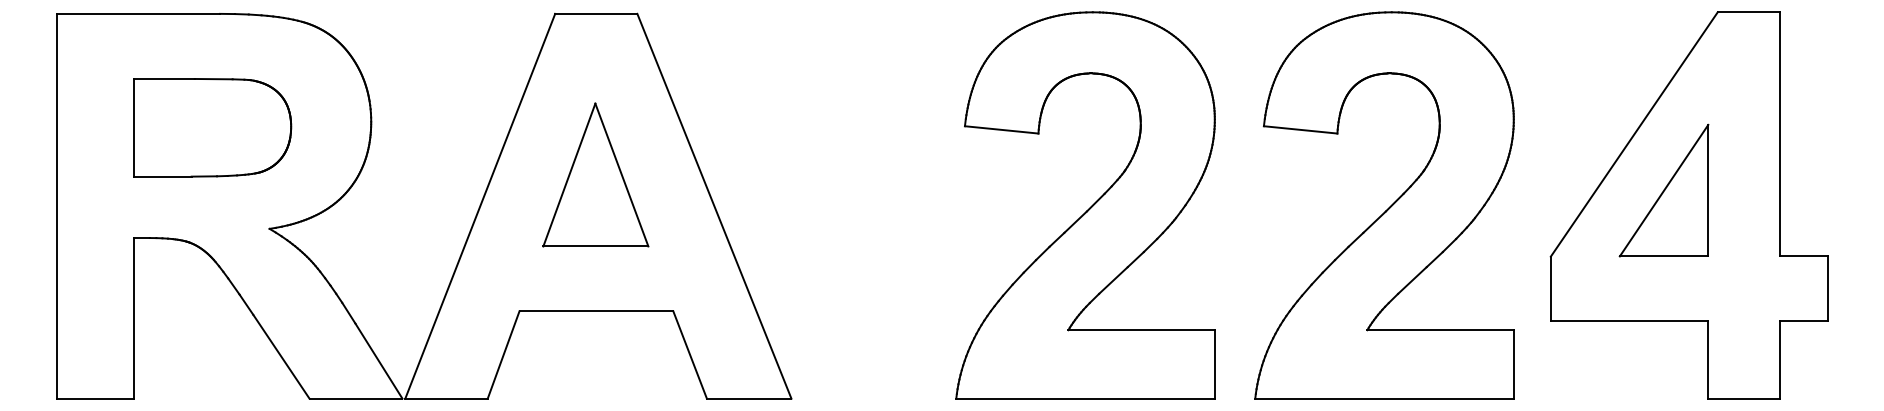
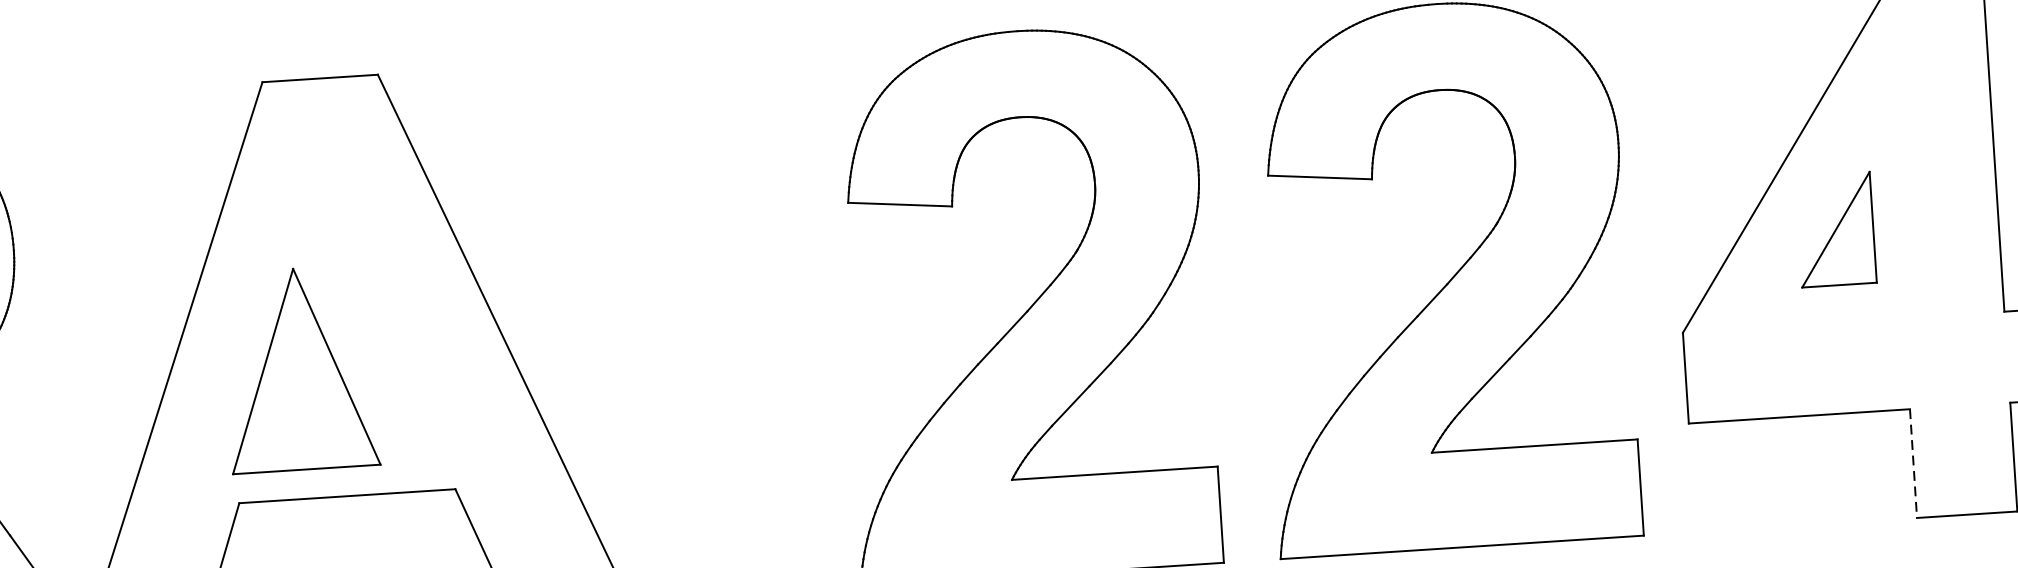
part: (595, 174) -> (299, 368), moved
part: (1663, 190) -> (1835, 229), size x0.6
line: (1708, 359) -> (1913, 462), solid -> dashed

